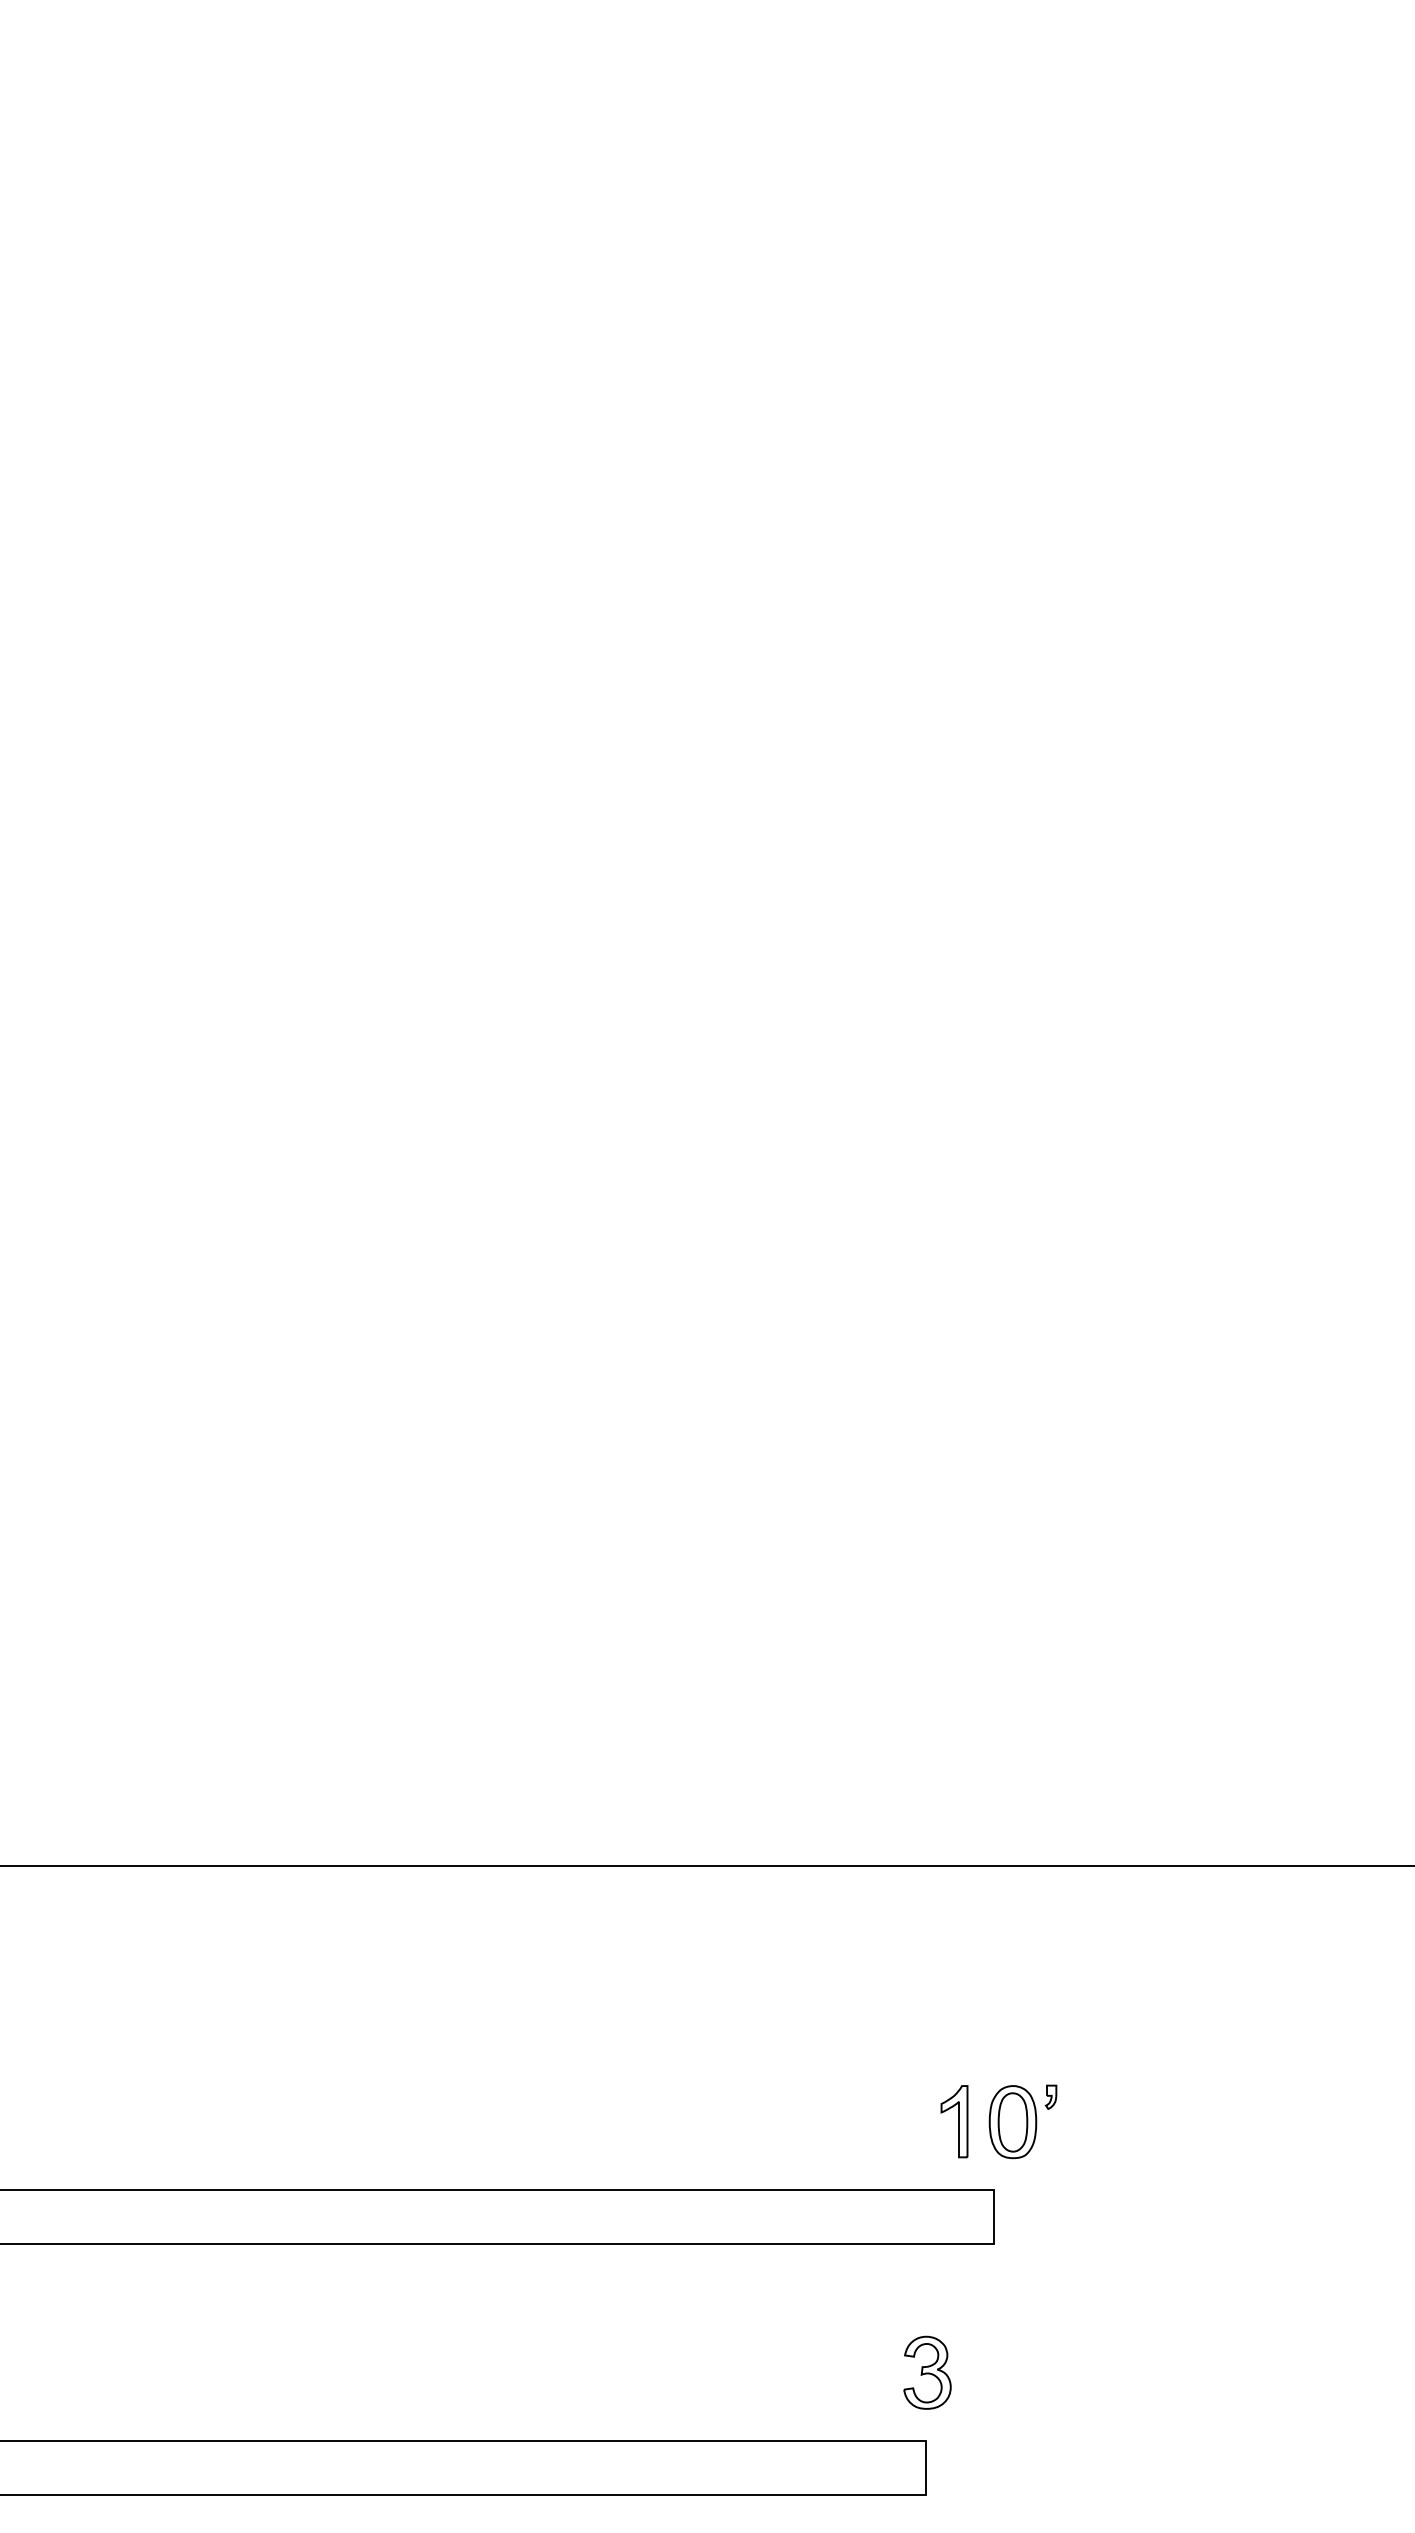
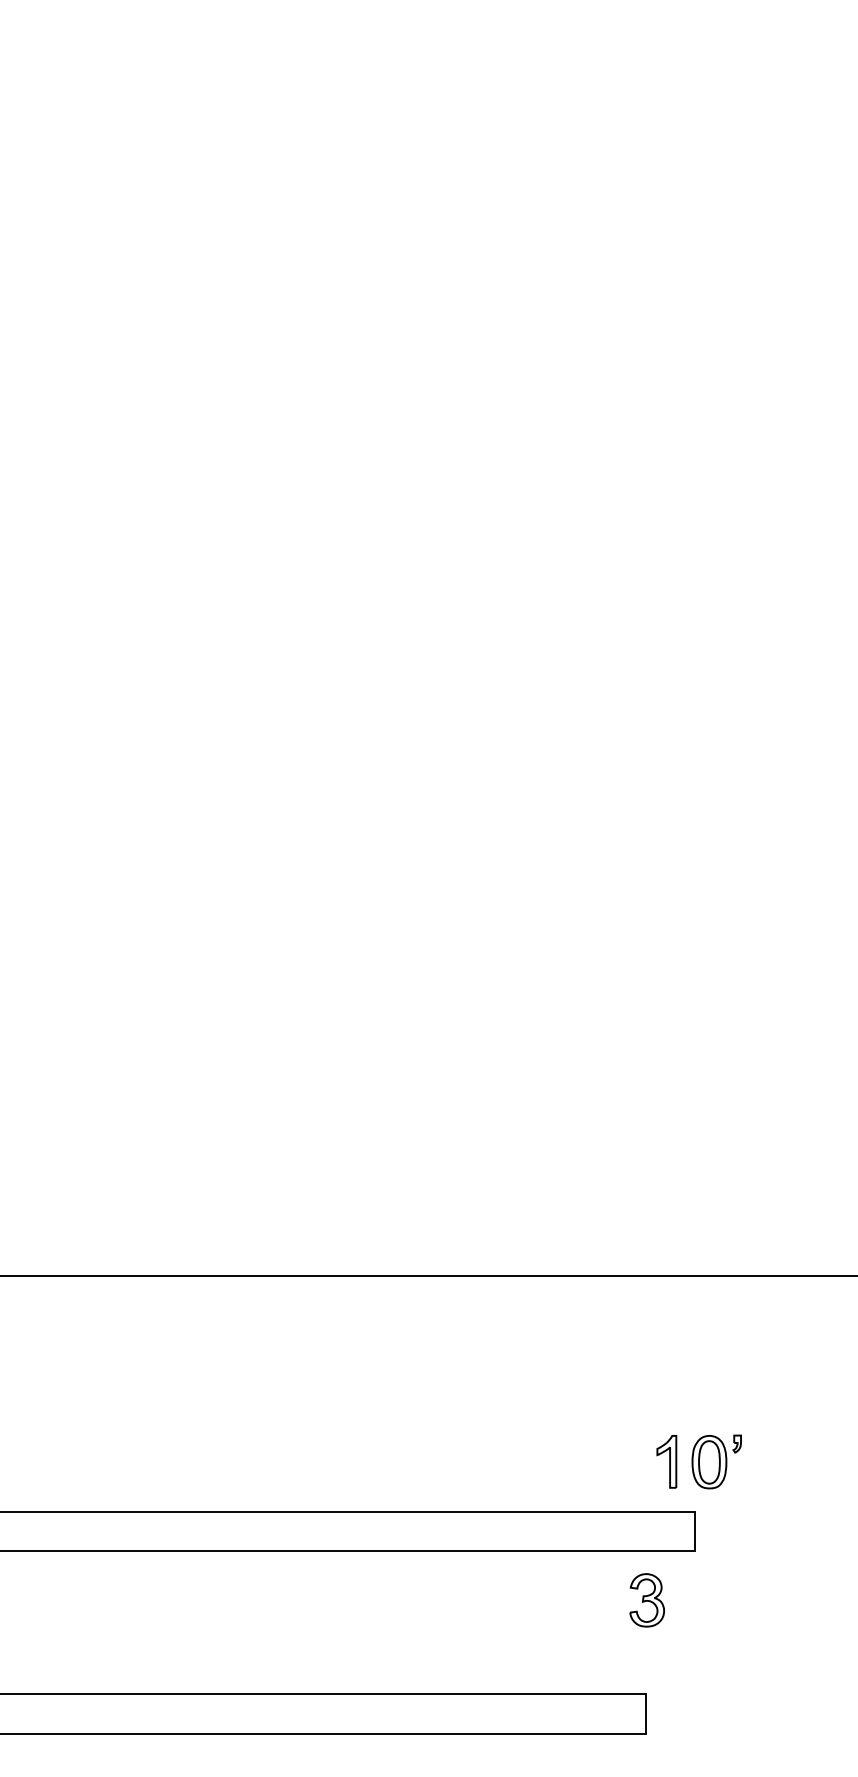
part: (927, 2372) -> (647, 1600), moved

